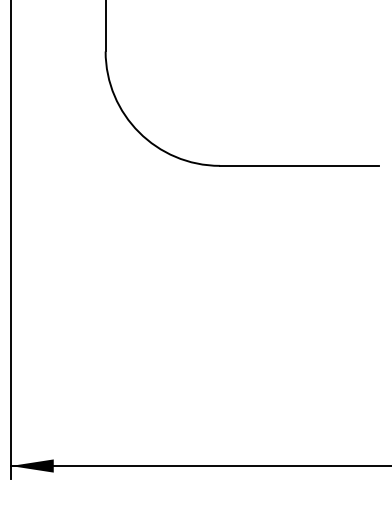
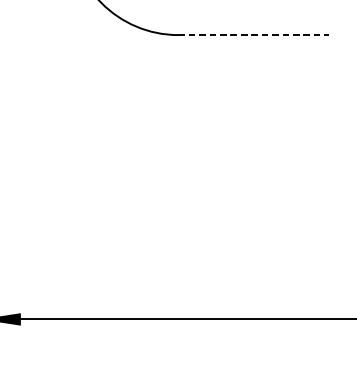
line: (299, 165) -> (253, 34), solid -> dashed

